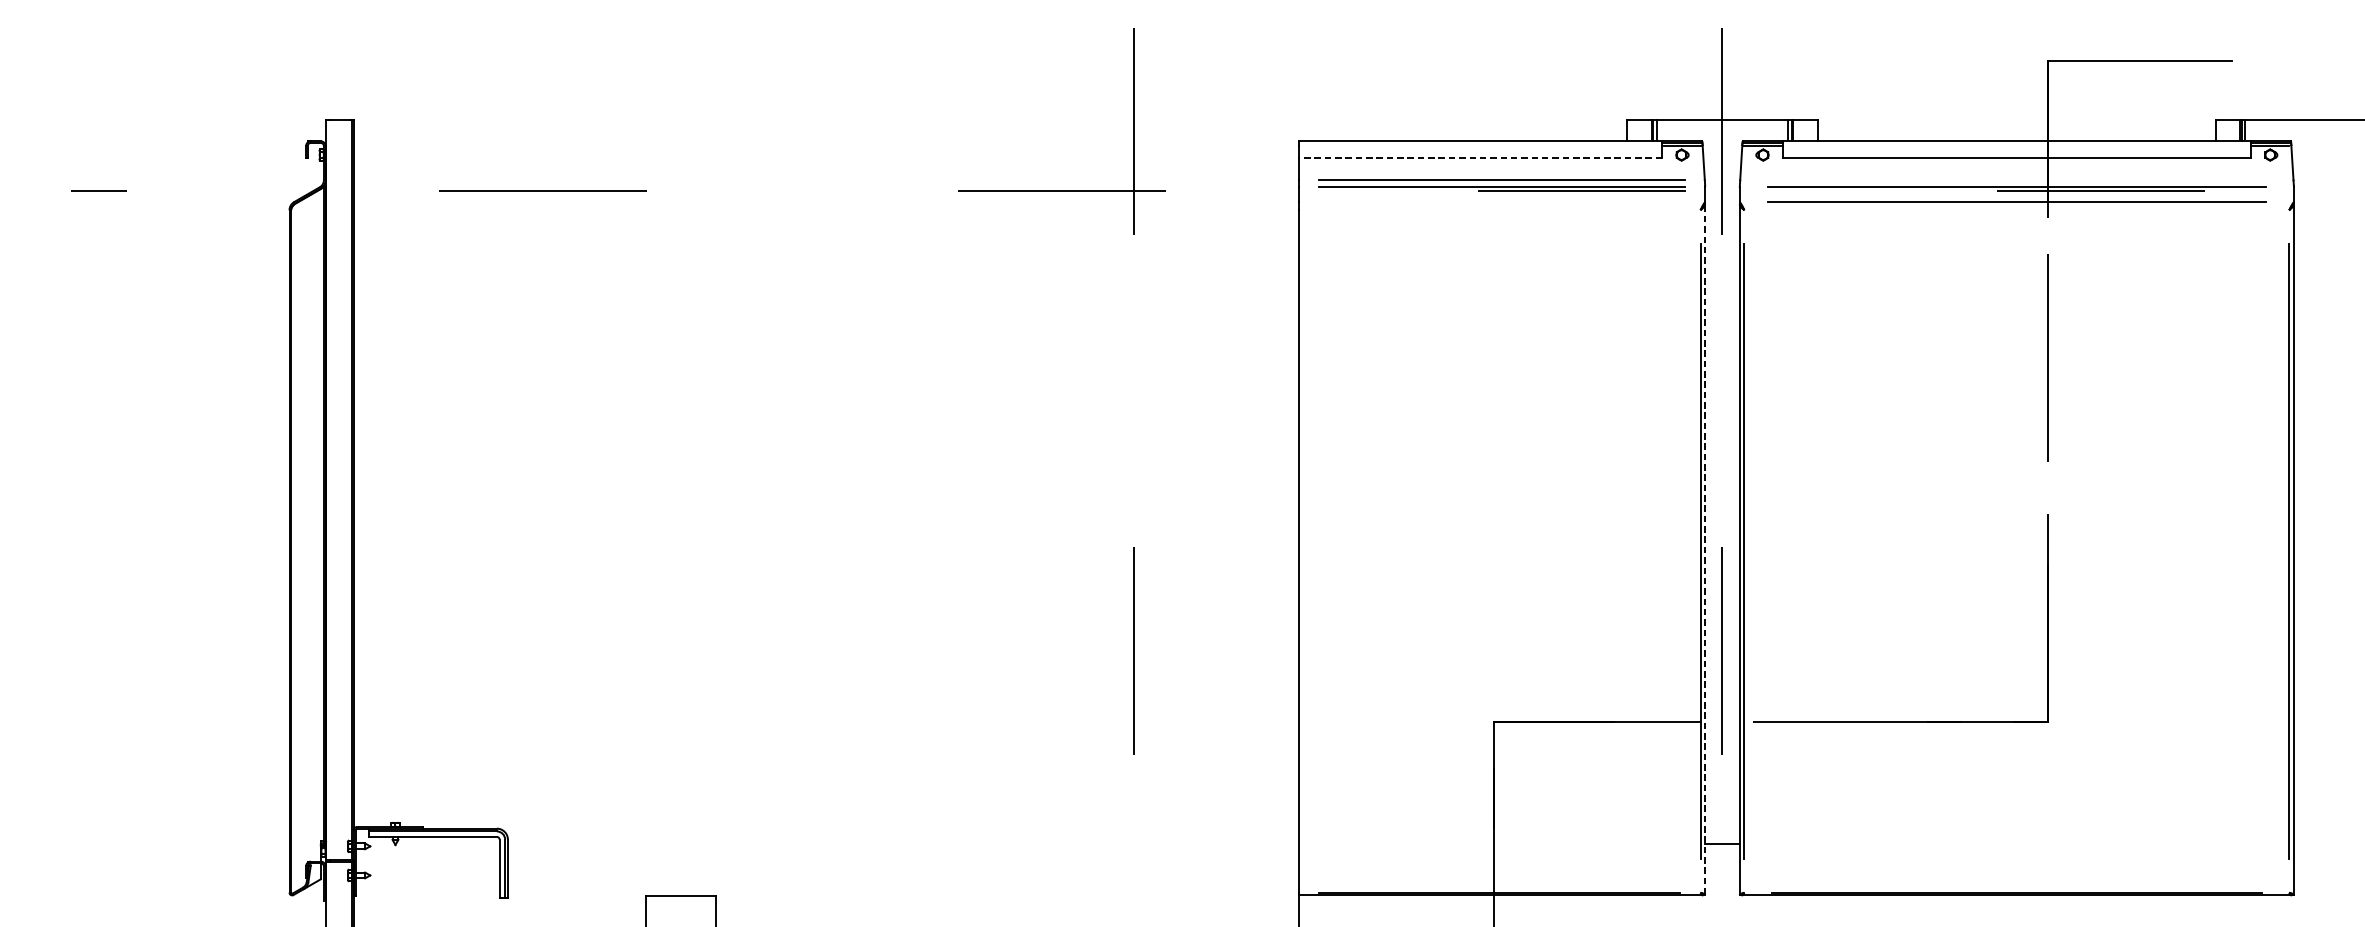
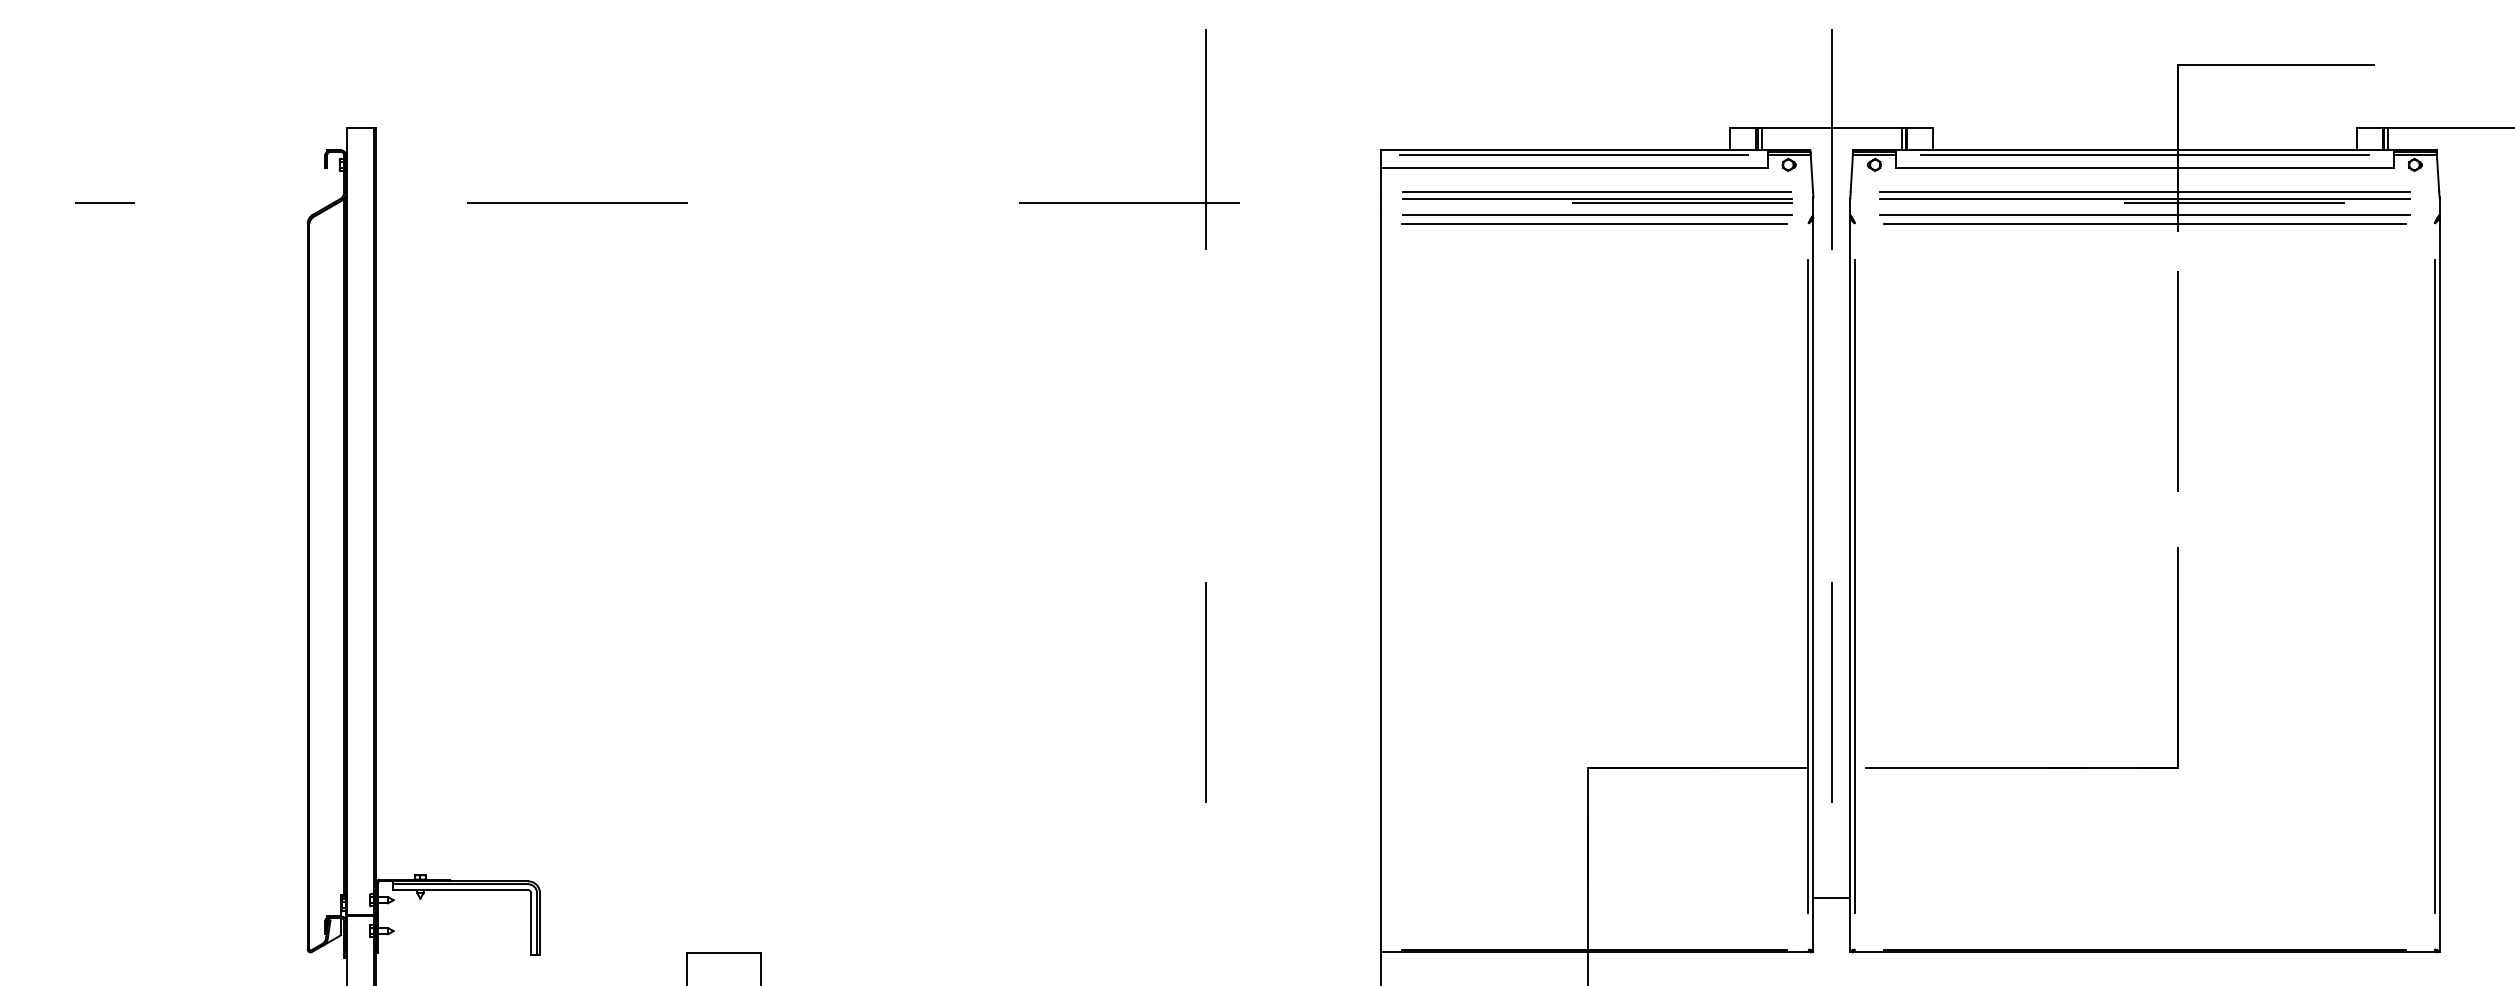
line: (1480, 146) -> (1574, 155), added
line: (2016, 146) -> (2144, 155), added
line: (1479, 158) -> (1573, 168), dashed -> solid
line: (2016, 180) -> (2144, 191), added
line: (1501, 201) -> (1596, 214), added
line: (1499, 210) -> (1594, 223), added
line: (2016, 210) -> (2144, 223), added
line: (1705, 548) -> (1813, 583), dashed -> solid

